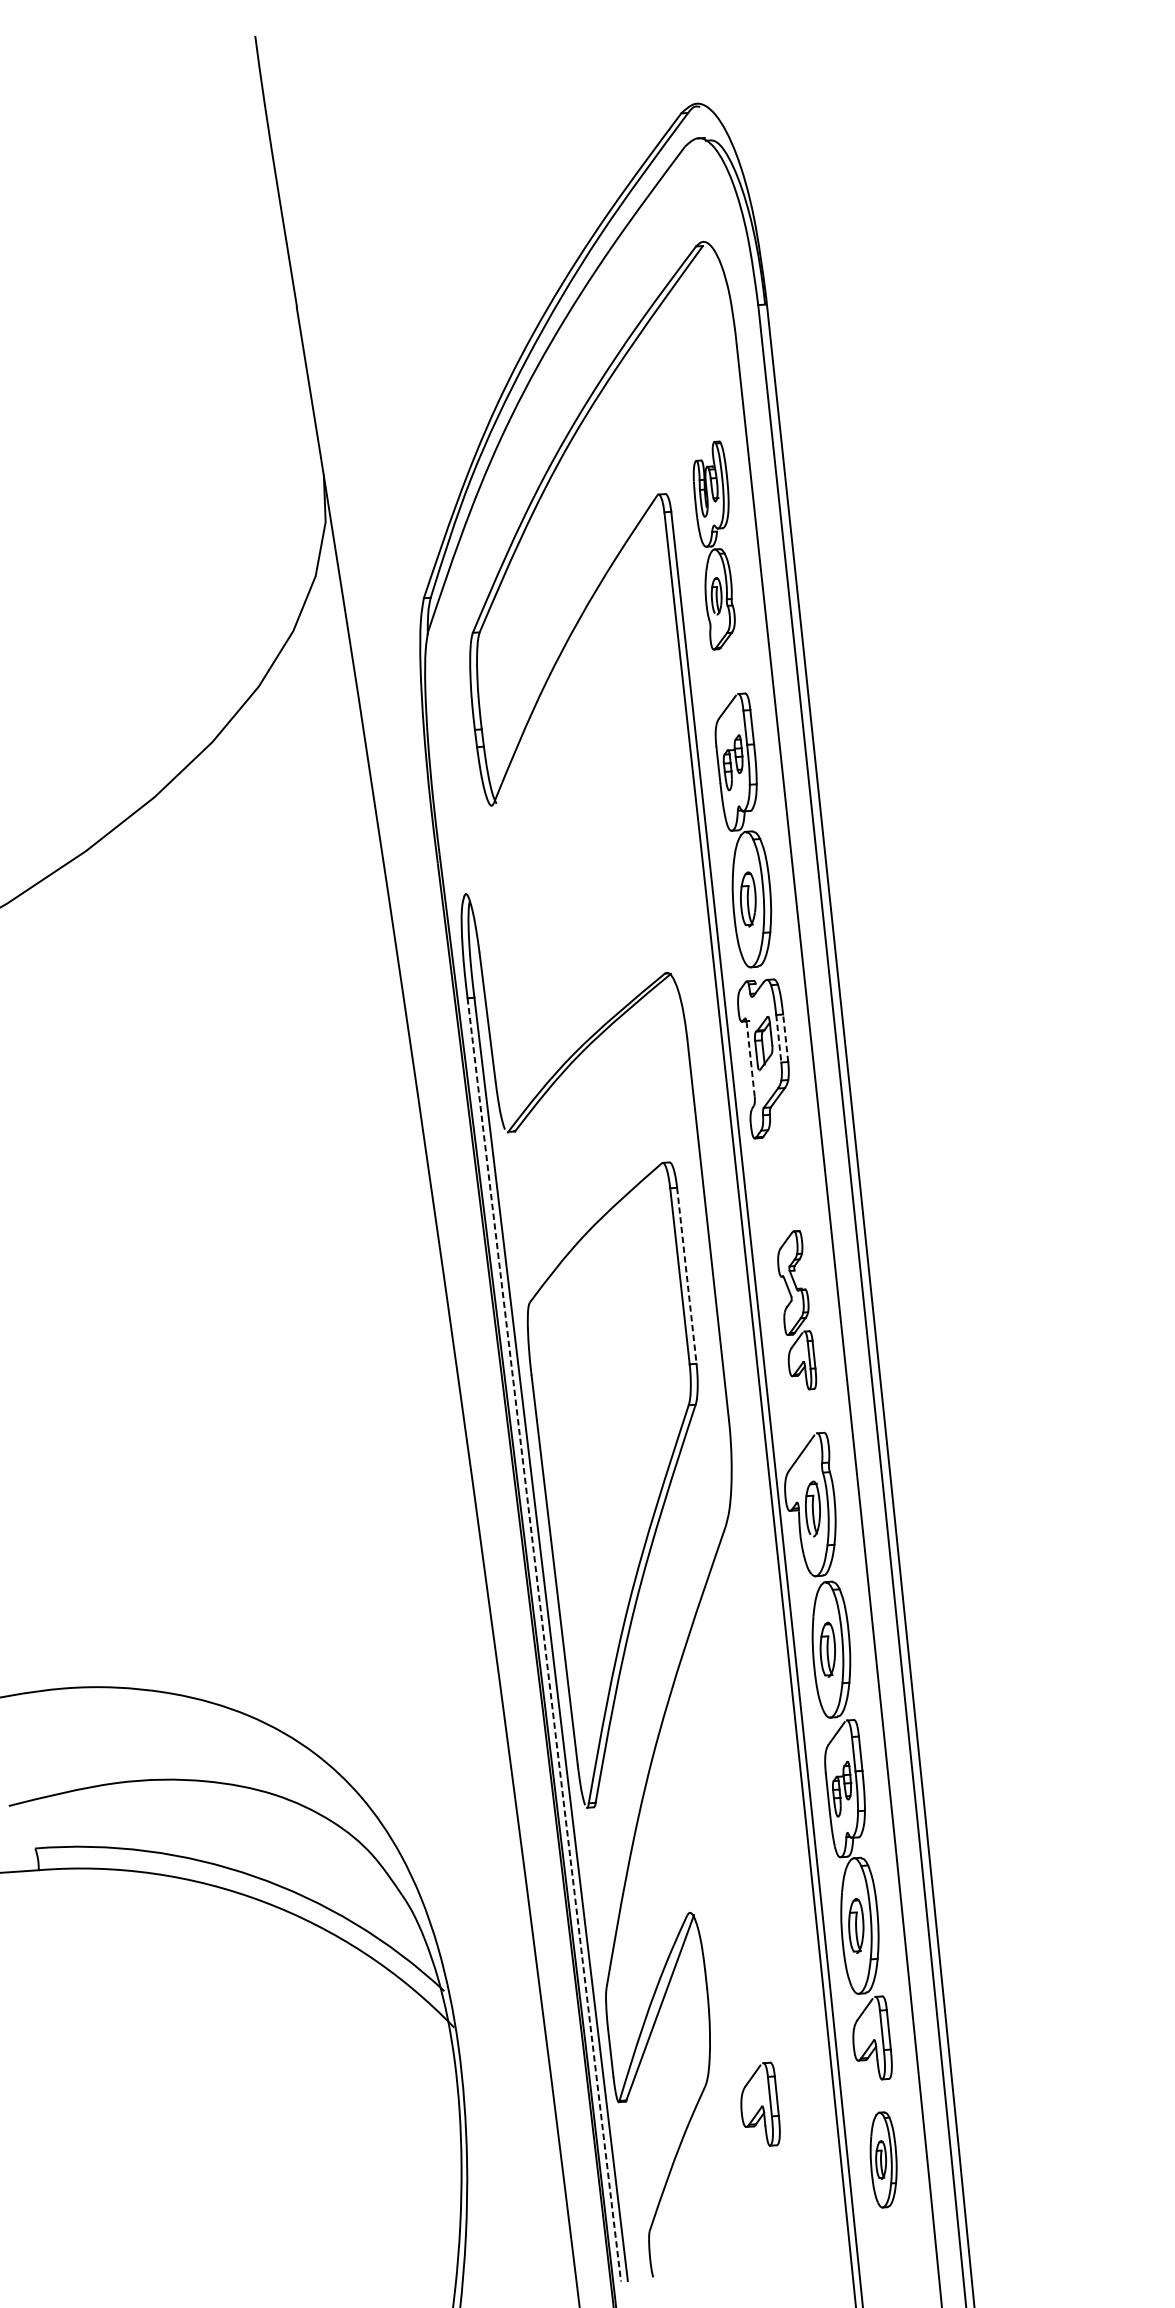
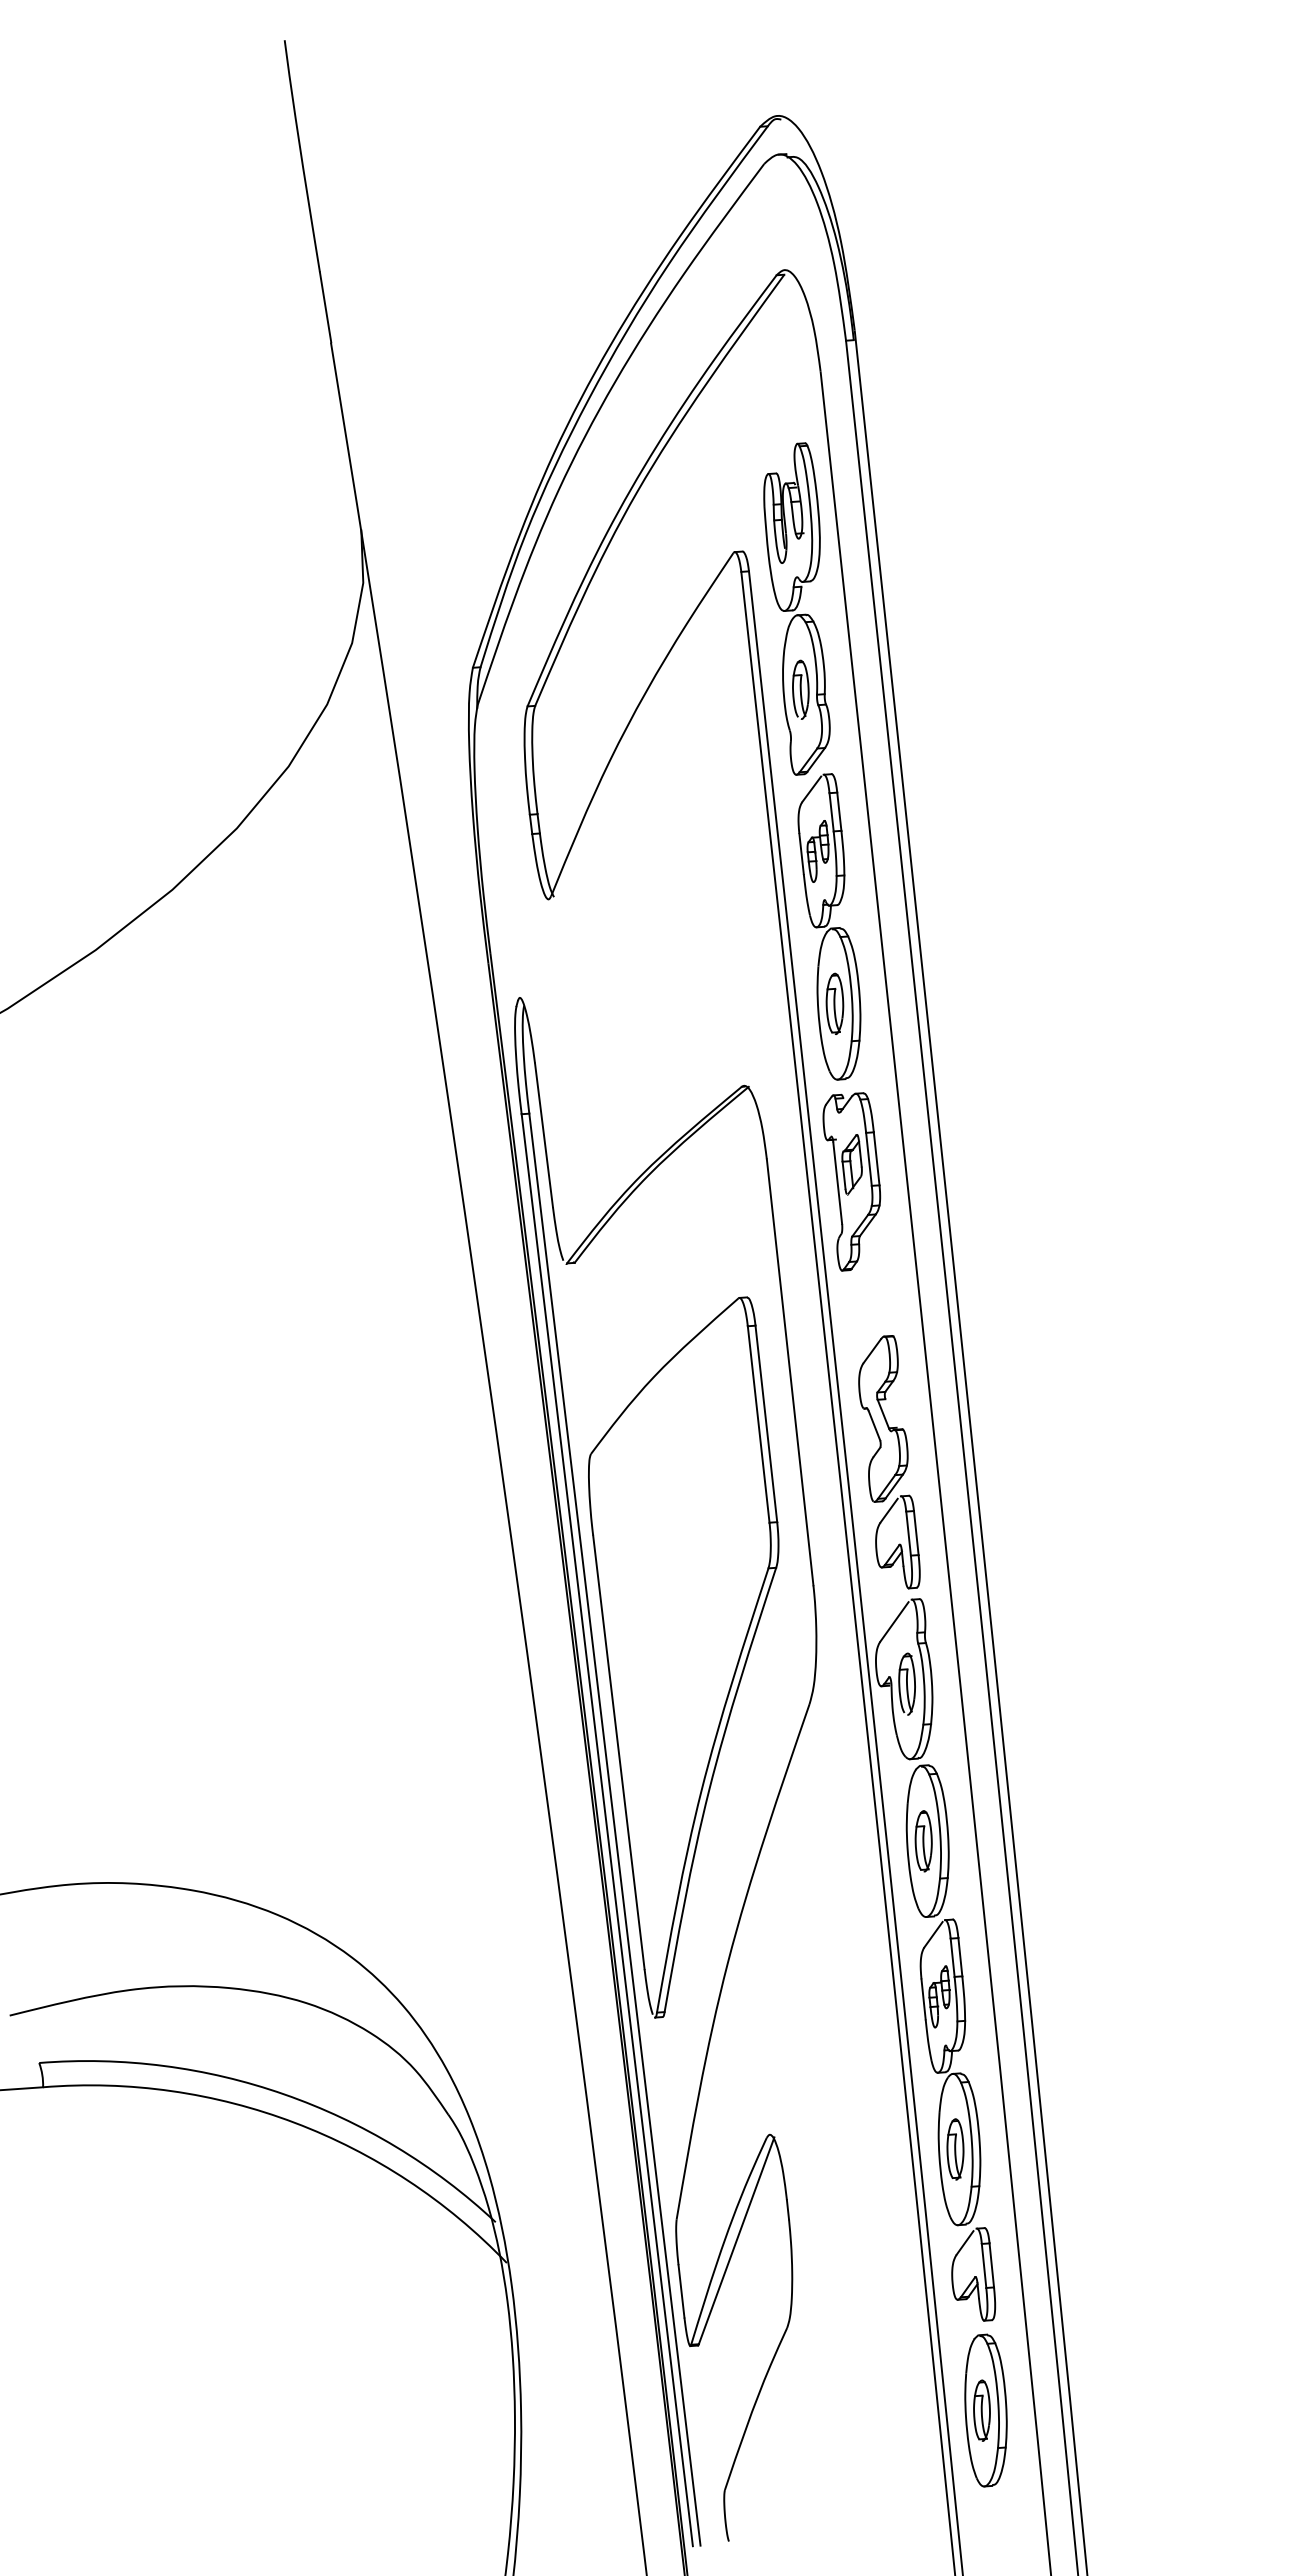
part: (713, 545) -> (796, 608), size x1.43
line: (785, 1037) -> (876, 1158), dashed -> solid
line: (778, 1038) -> (868, 1159), dashed -> solid
line: (750, 1060) -> (837, 1183), dashed -> solid
line: (686, 1275) -> (766, 1423), dashed -> solid
part: (797, 1310) -> (889, 1462), size x1.43
line: (544, 1640) -> (607, 1830), dashed -> solid
part: (760, 2104) -> (848, 2348), removed
part: (883, 2159) -> (985, 2410), size x1.43

